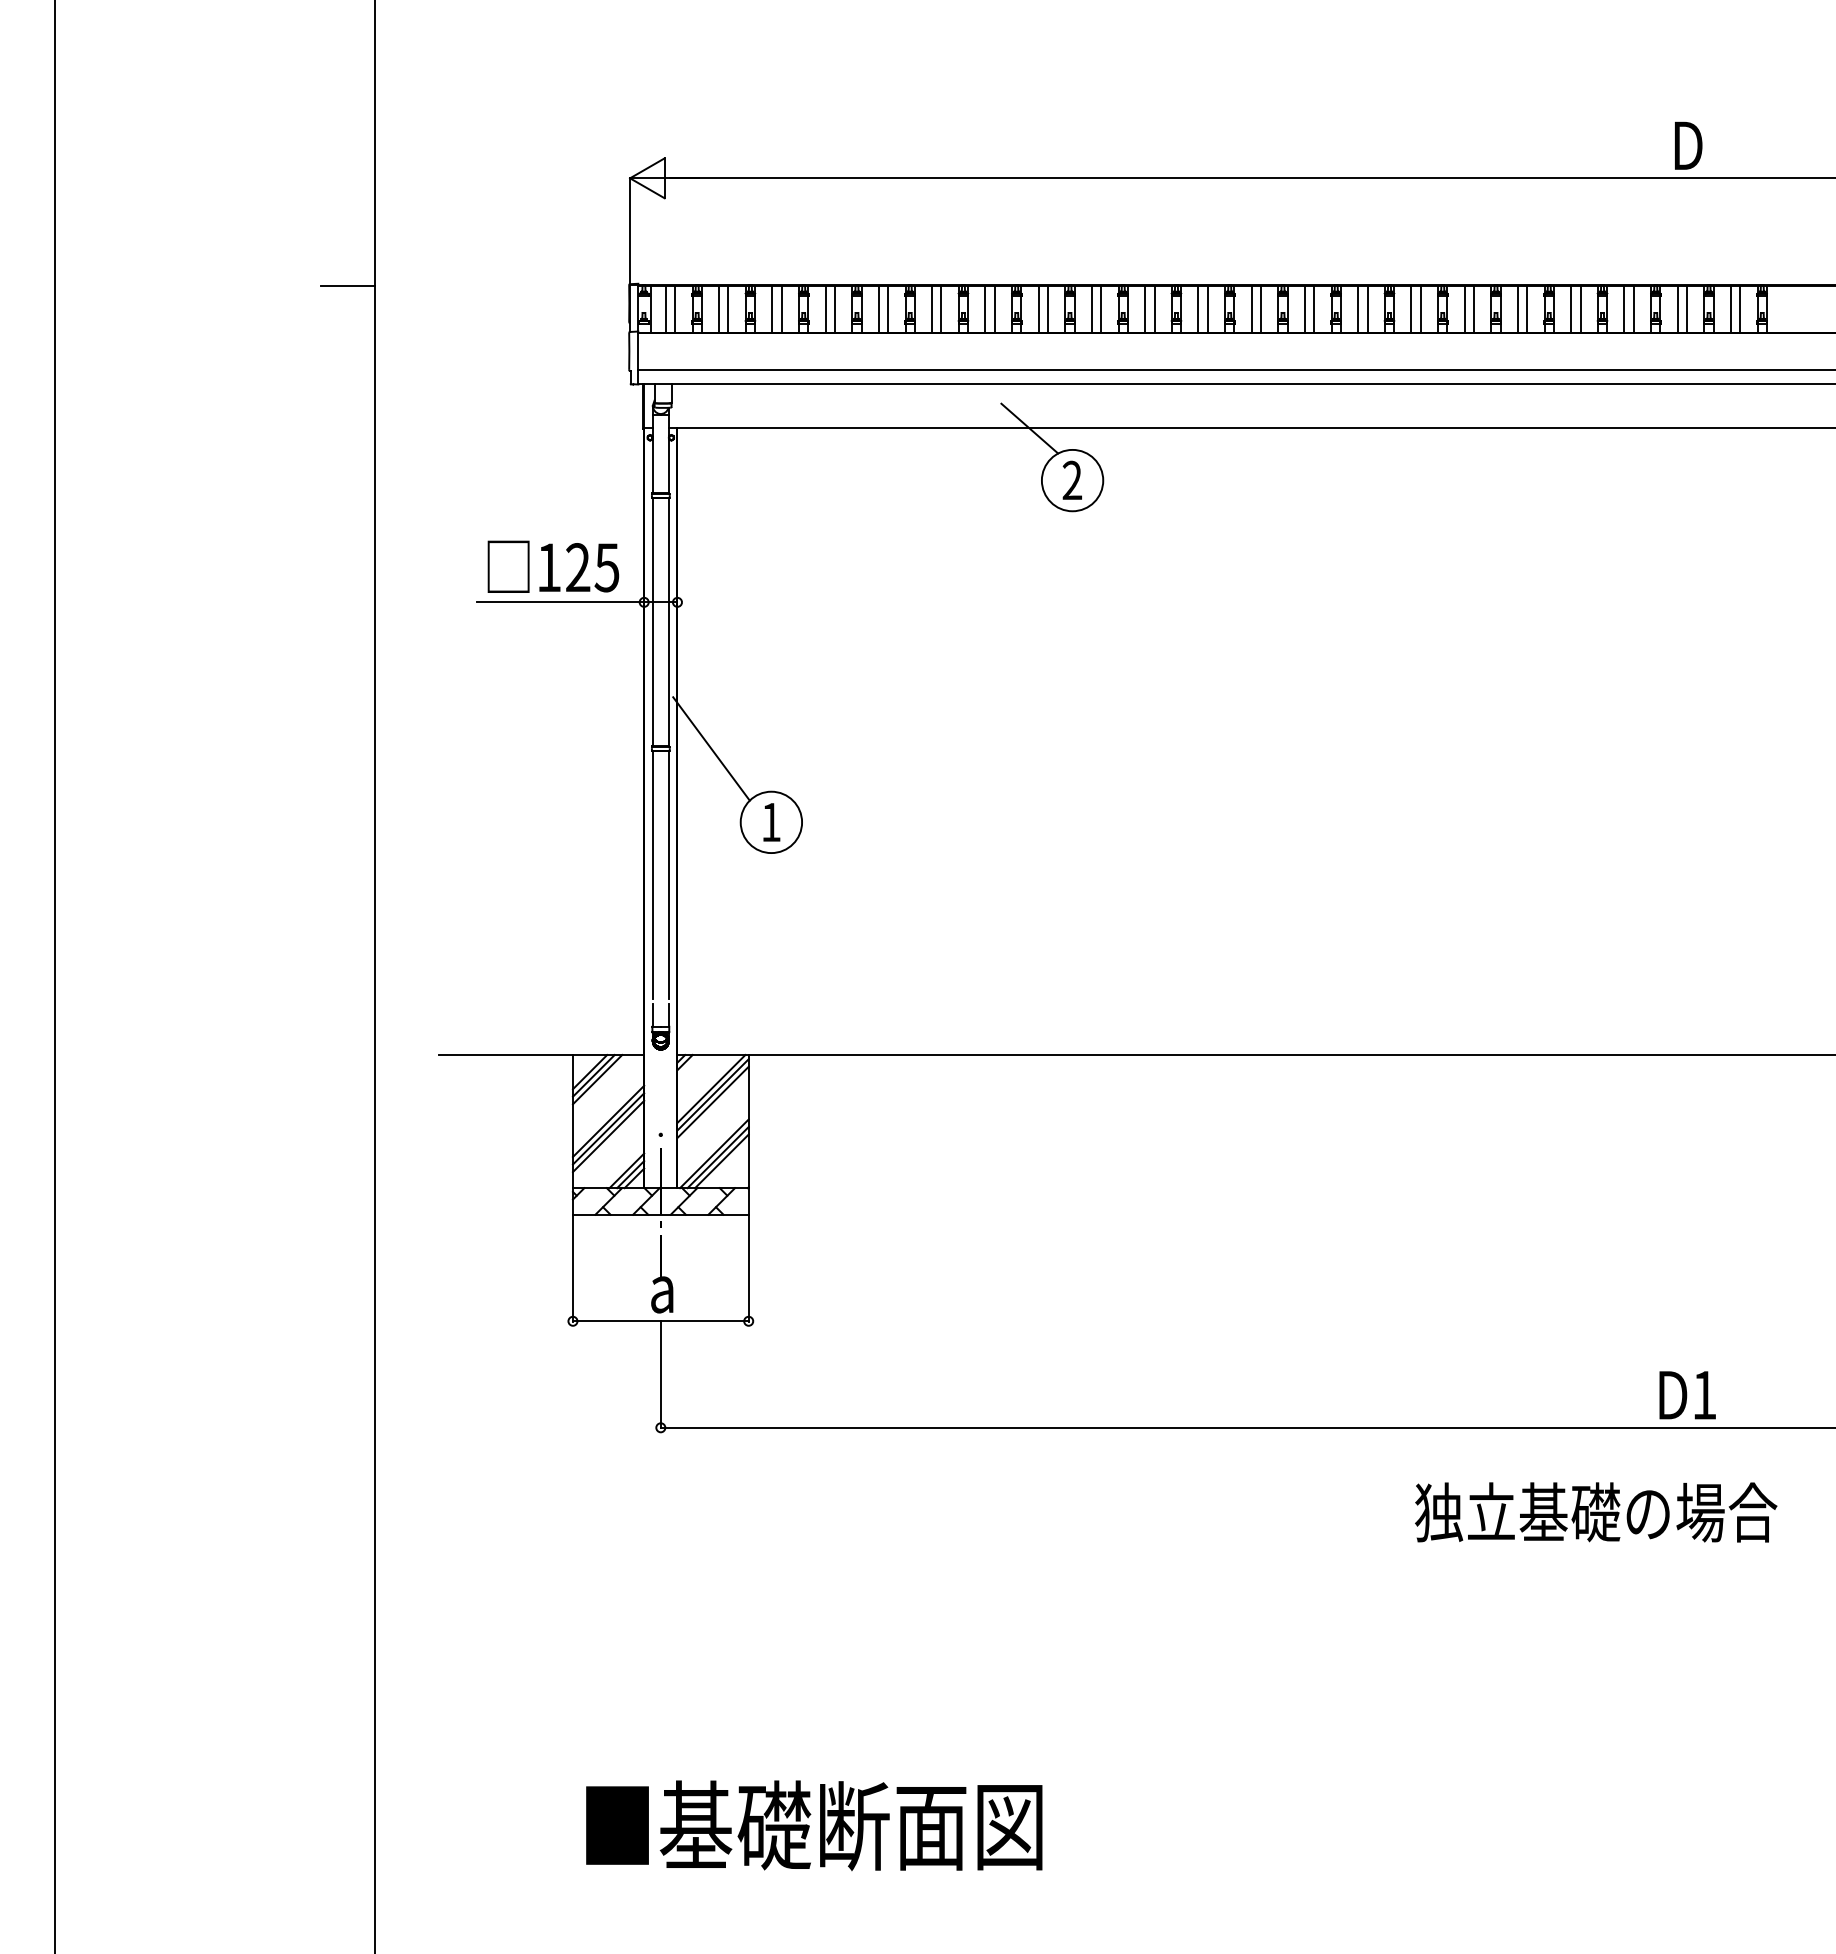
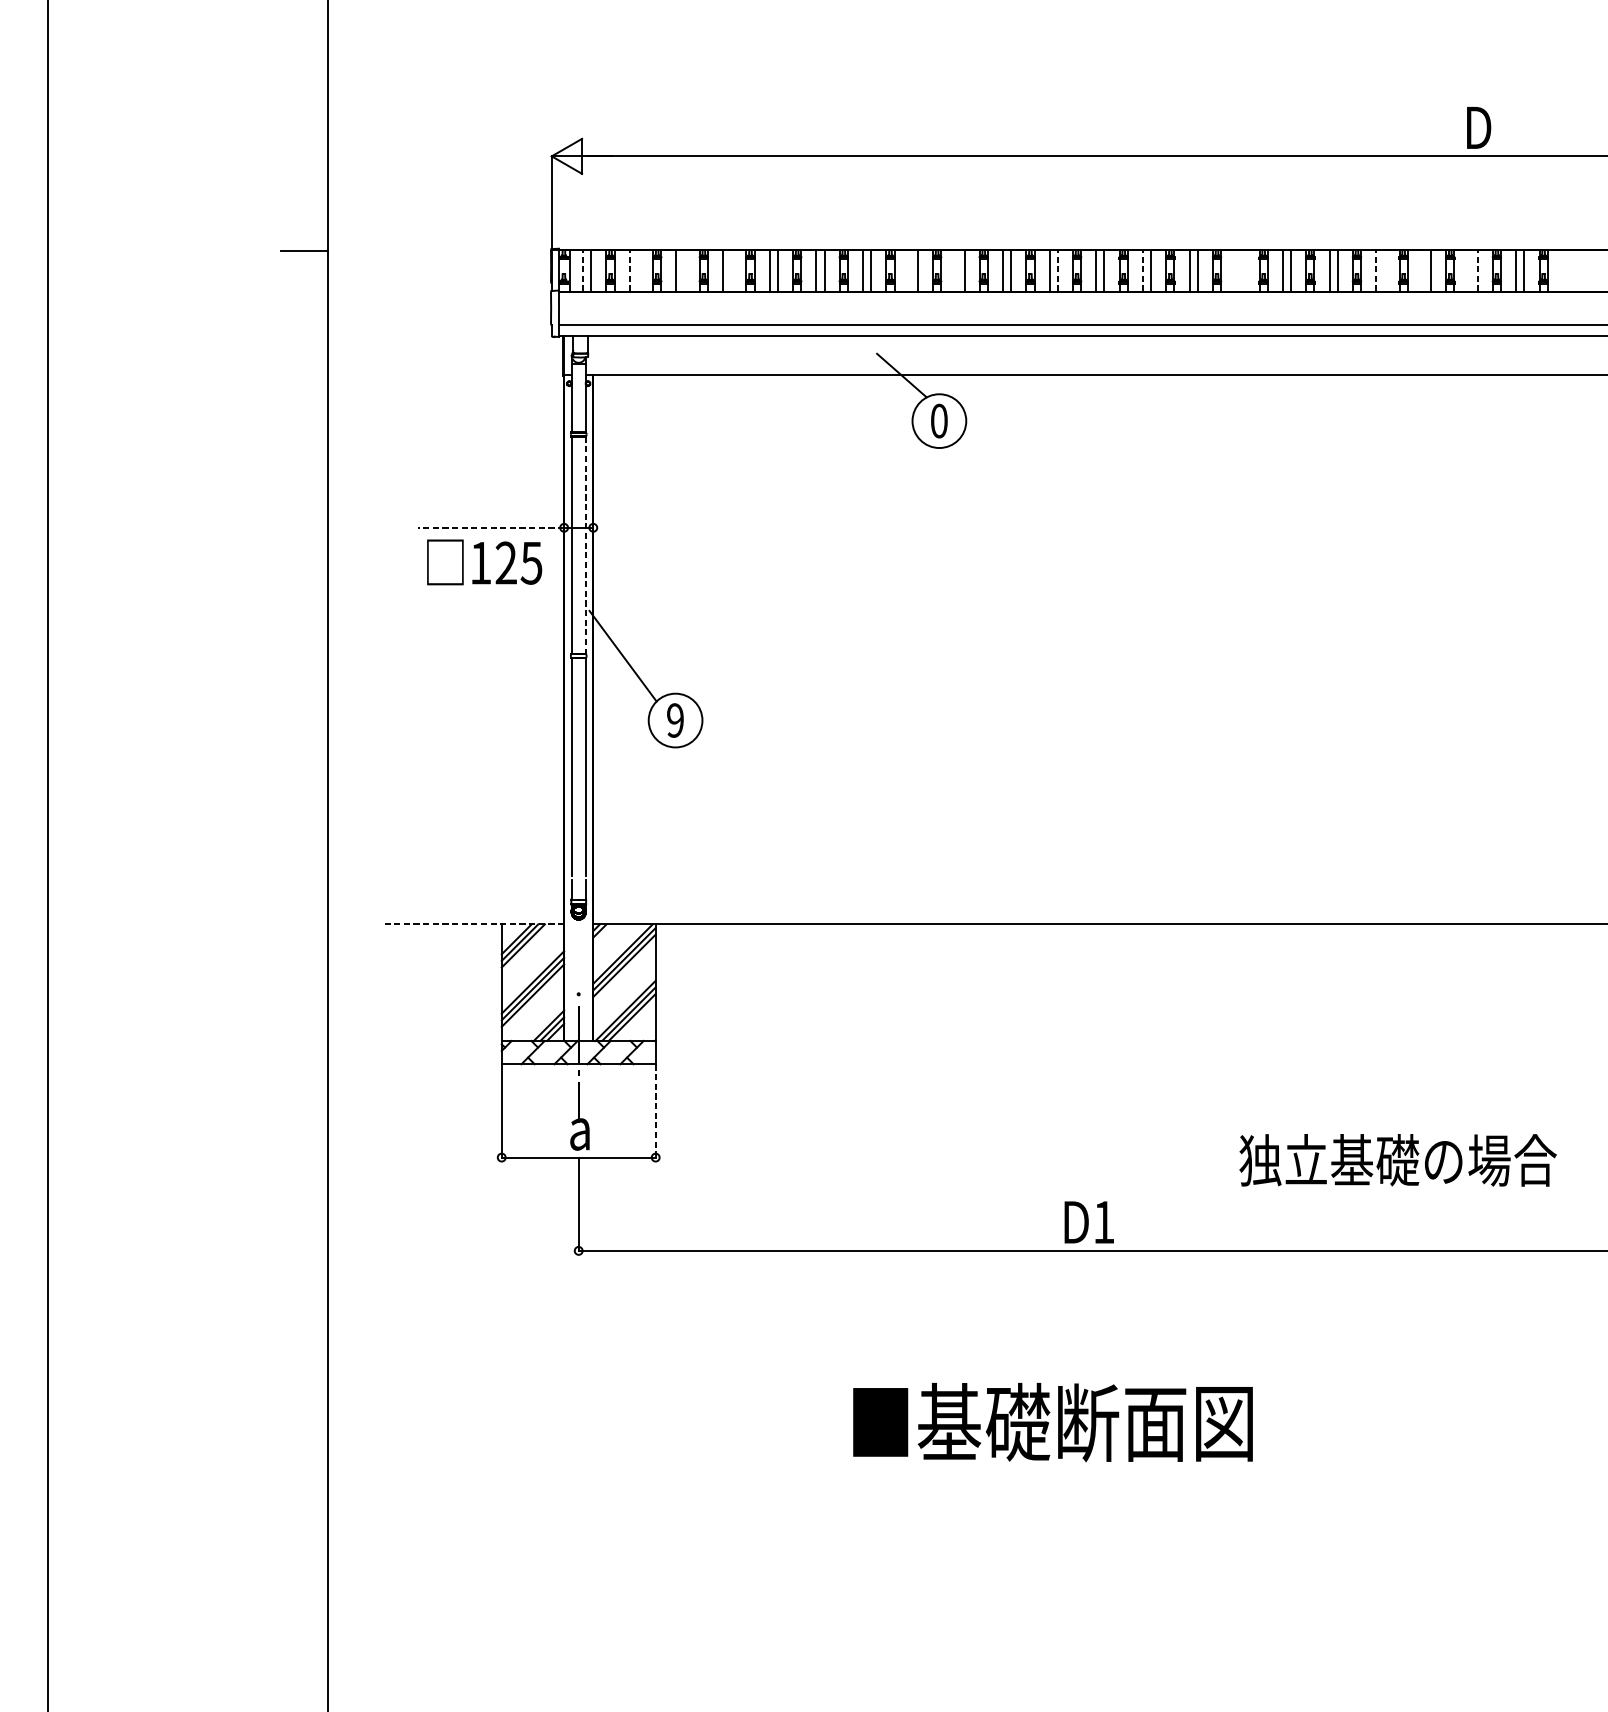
line: (665, 308) -> (582, 270), solid -> dashed
line: (719, 308) -> (630, 270), solid -> dashed
line: (728, 308) -> (637, 270), removed
line: (781, 308) -> (684, 270), removed
line: (834, 308) -> (730, 270), removed
line: (1038, 308) -> (909, 270), removed
line: (1091, 308) -> (955, 270), removed
line: (1207, 308) -> (1057, 270), solid -> dashed
line: (1304, 308) -> (1142, 270), solid -> dashed
line: (1411, 308) -> (1236, 270), removed
line: (1420, 308) -> (1244, 270), removed
line: (1571, 308) -> (1376, 270), solid -> dashed
line: (1580, 308) -> (1384, 270), removed
line: (1624, 308) -> (1422, 270), removed
line: (1677, 308) -> (1469, 270), removed
line: (1687, 308) -> (1478, 270), solid -> dashed
text: (1072, 480) -> (939, 421), 2 -> 0
text: (553, 566) -> (484, 562), moved
line: (560, 602) -> (490, 527), solid -> dashed
line: (668, 622) -> (585, 545), solid -> dashed
text: (770, 822) -> (674, 720), 1 -> 9
line: (541, 1055) -> (474, 924), solid -> dashed
line: (748, 1268) -> (655, 1111), solid -> dashed
text: (1687, 1395) -> (1089, 1222), moved
text: (1596, 1512) -> (1398, 1160), moved
text: (814, 1825) -> (1053, 1422), moved

